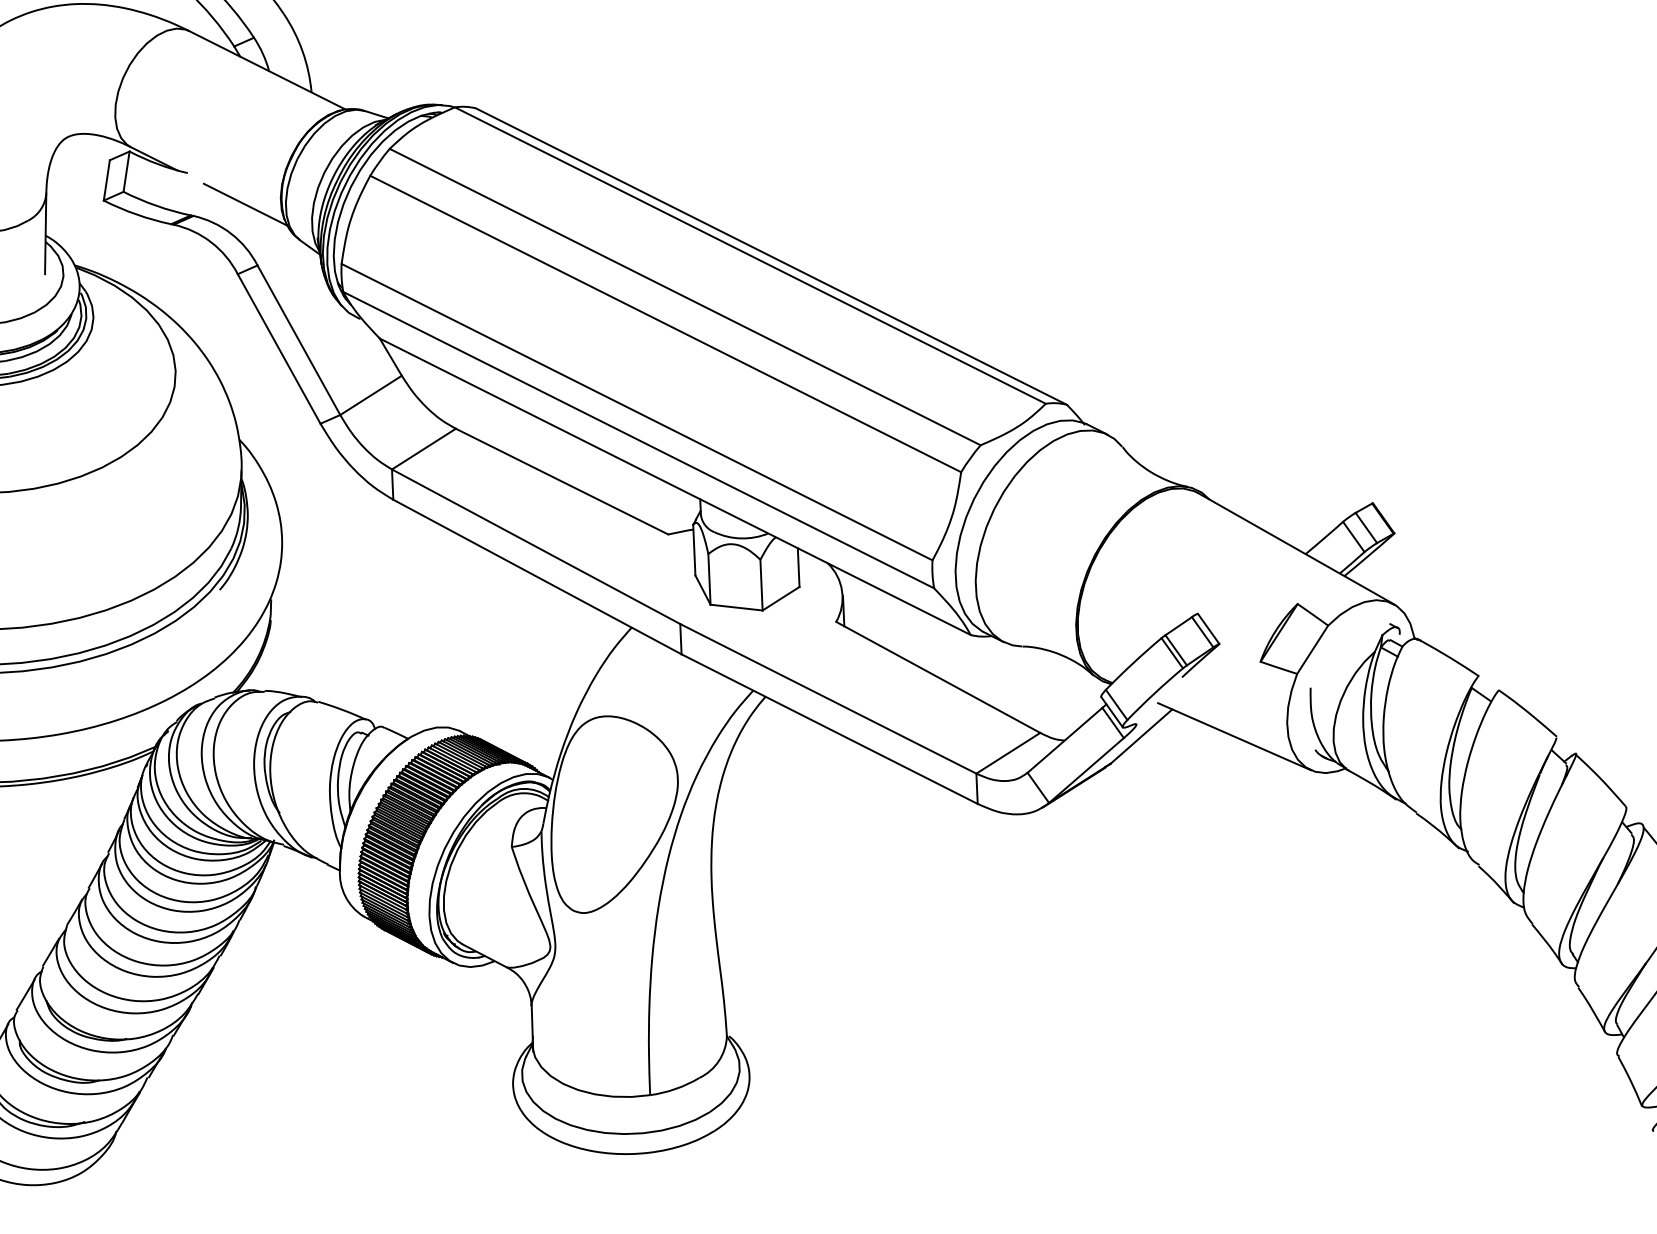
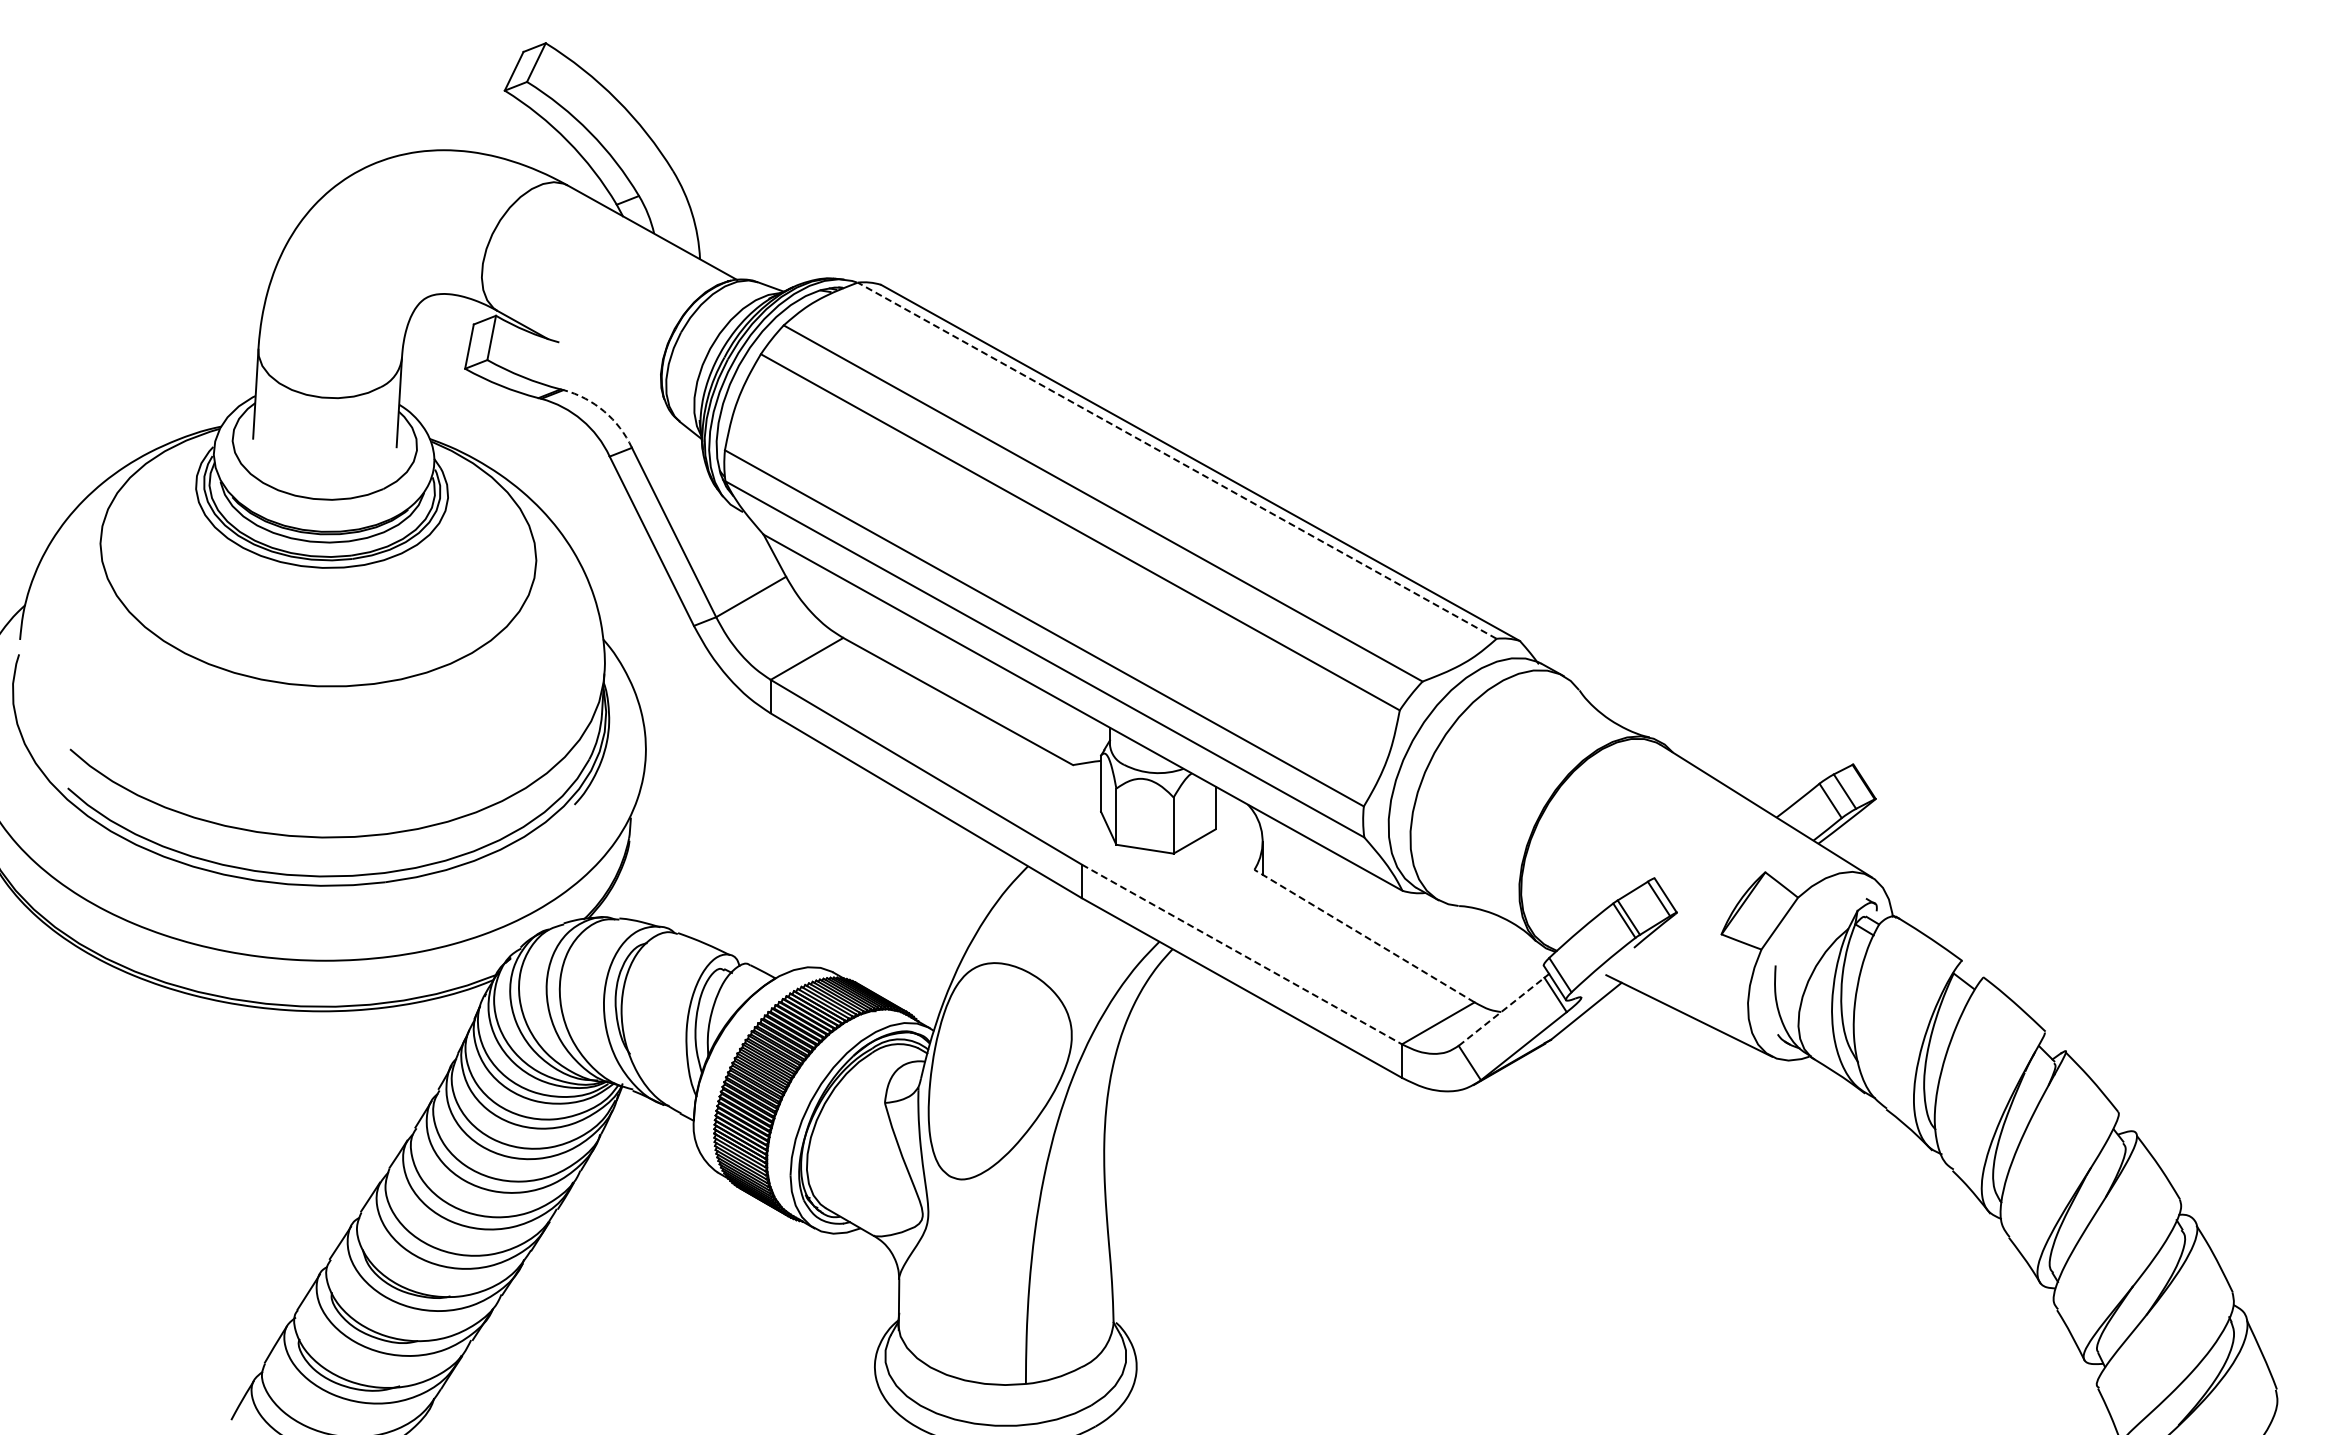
line: (245, 205) -> (621, 380), removed
arc: (231, 233) -> (604, 411), solid -> dashed
line: (750, 255) -> (1177, 460), solid -> dashed
line: (938, 677) -> (1364, 936), solid -> dashed
line: (827, 698) -> (1241, 954), solid -> dashed
line: (1064, 740) -> (1501, 1011), solid -> dashed

